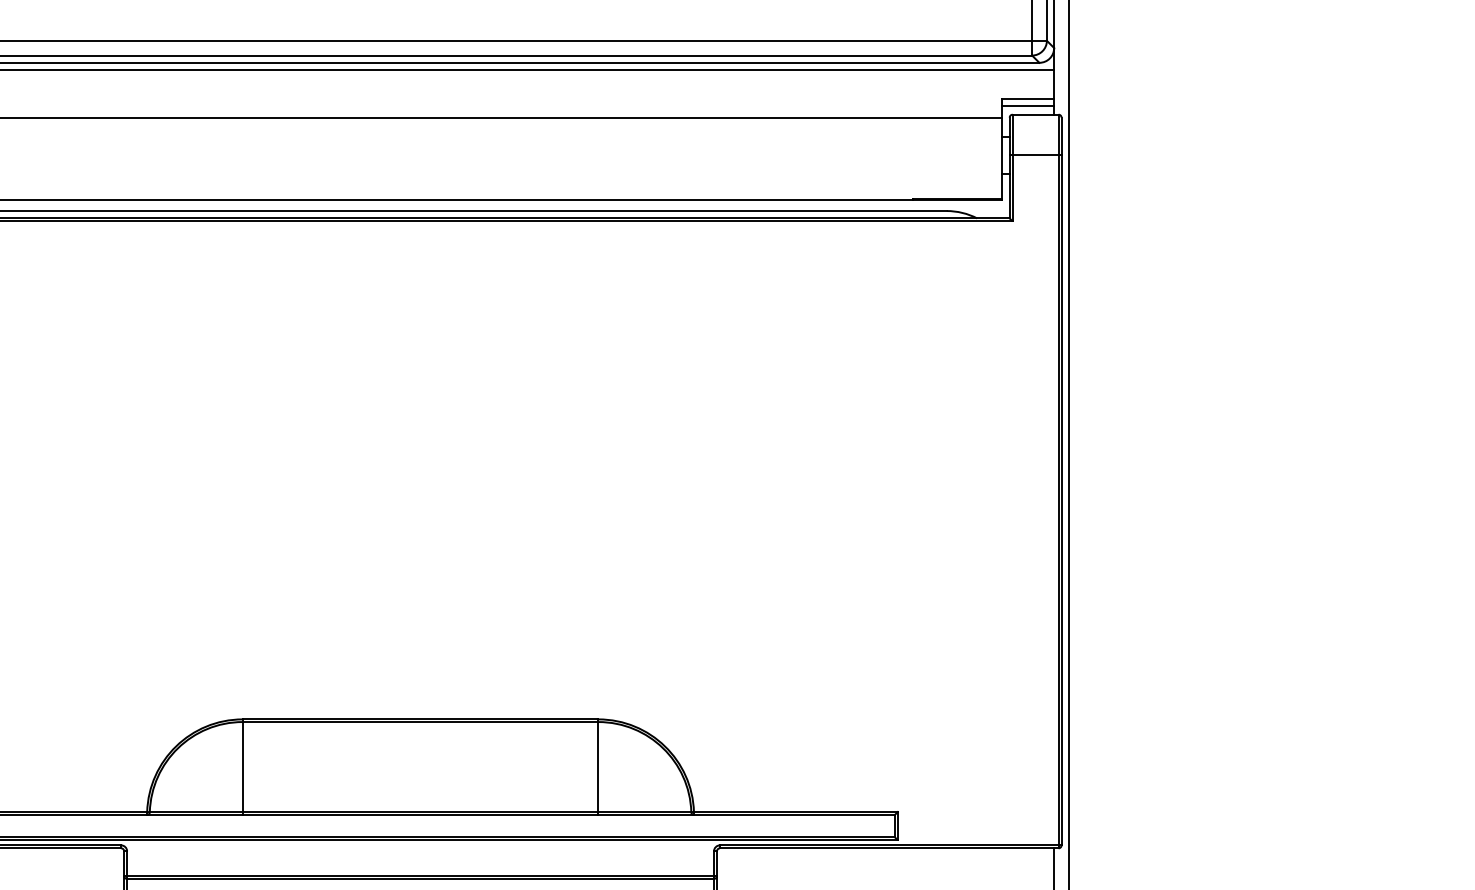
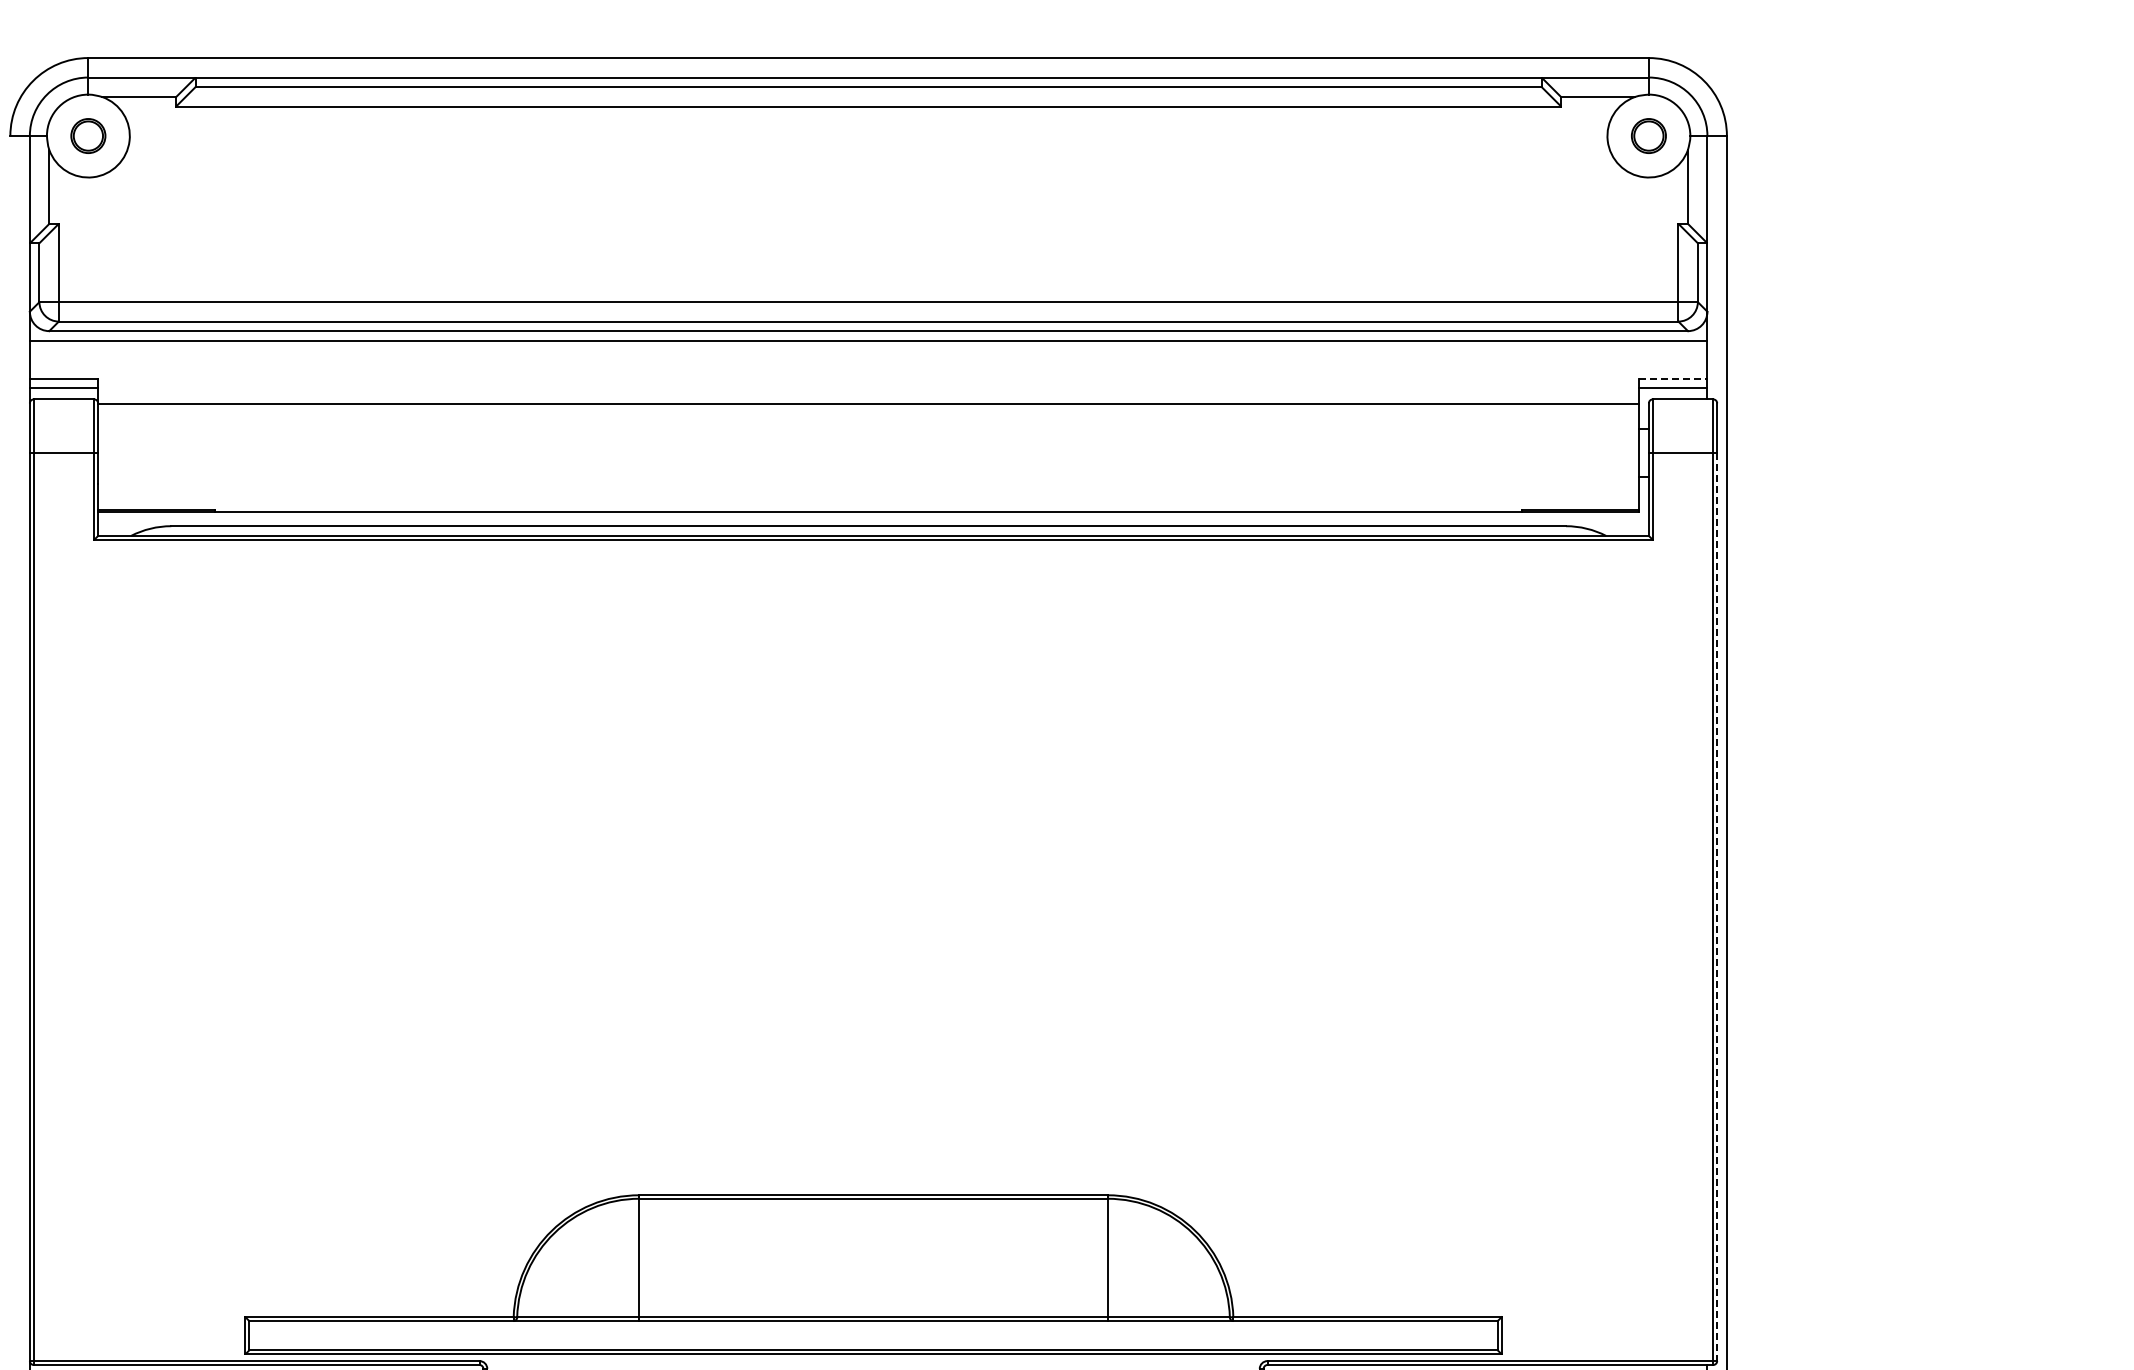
line: (1028, 99) -> (1673, 379), solid -> dashed
line: (1061, 500) -> (1717, 907), solid -> dashed

